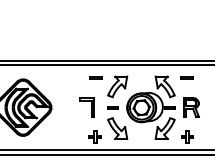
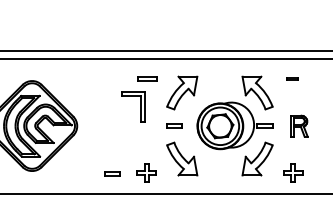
part: (186, 77) -> (291, 78), size x0.6
part: (86, 107) -> (132, 106), moved
part: (191, 107) -> (299, 125), size x0.7
part: (73, 137) -> (112, 173), added

